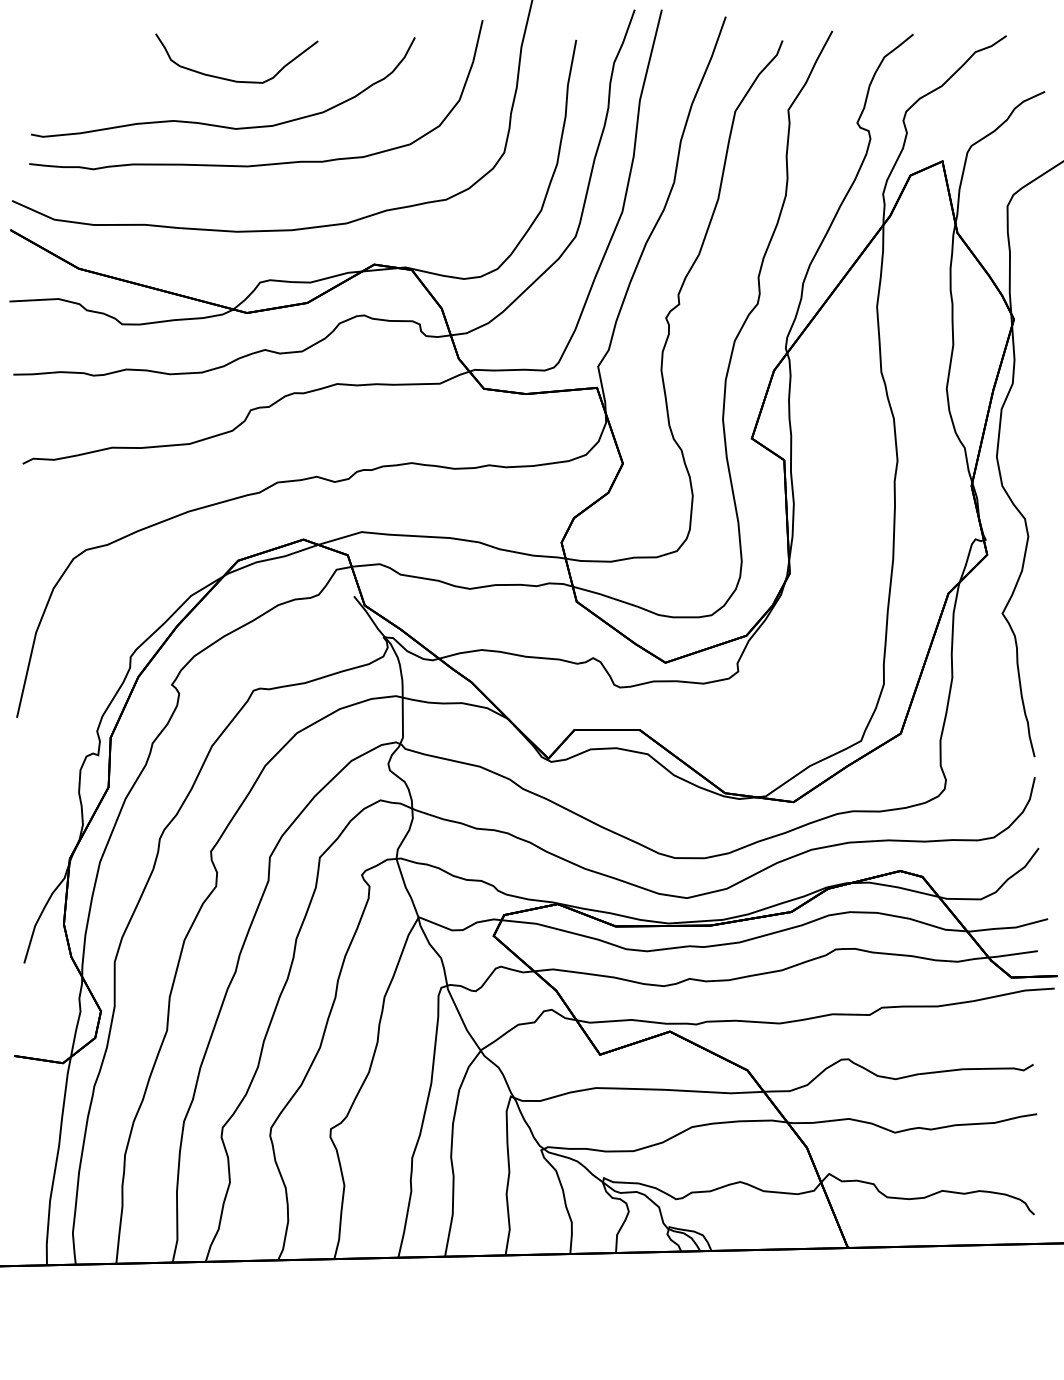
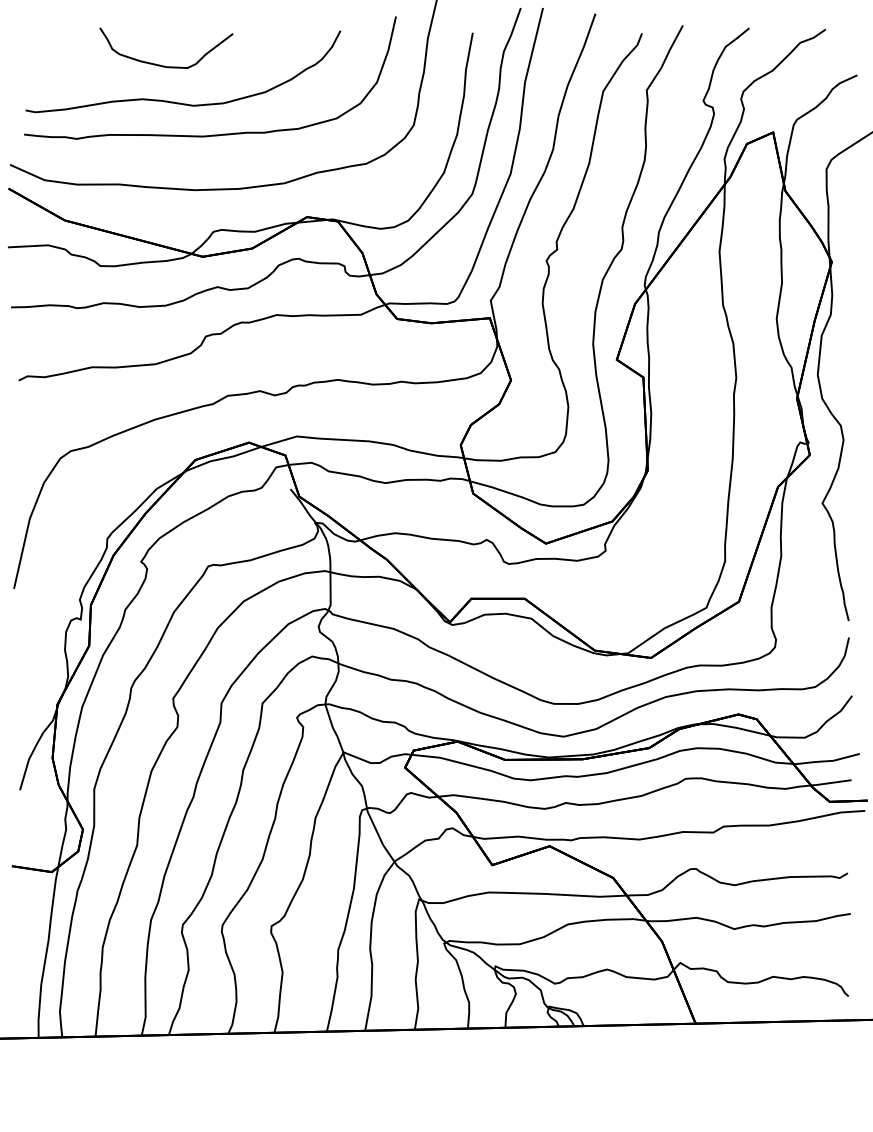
curve: (229, 78) -> (160, 64), moved

